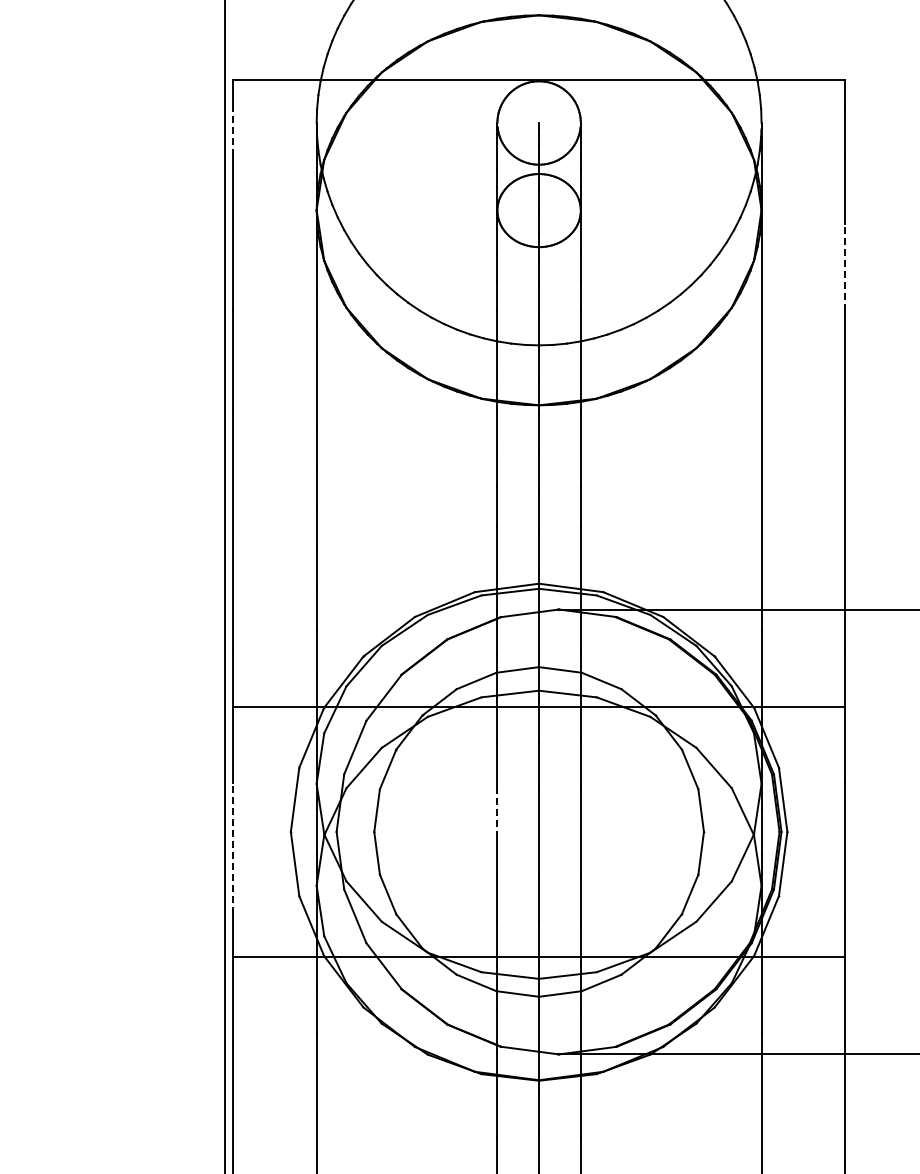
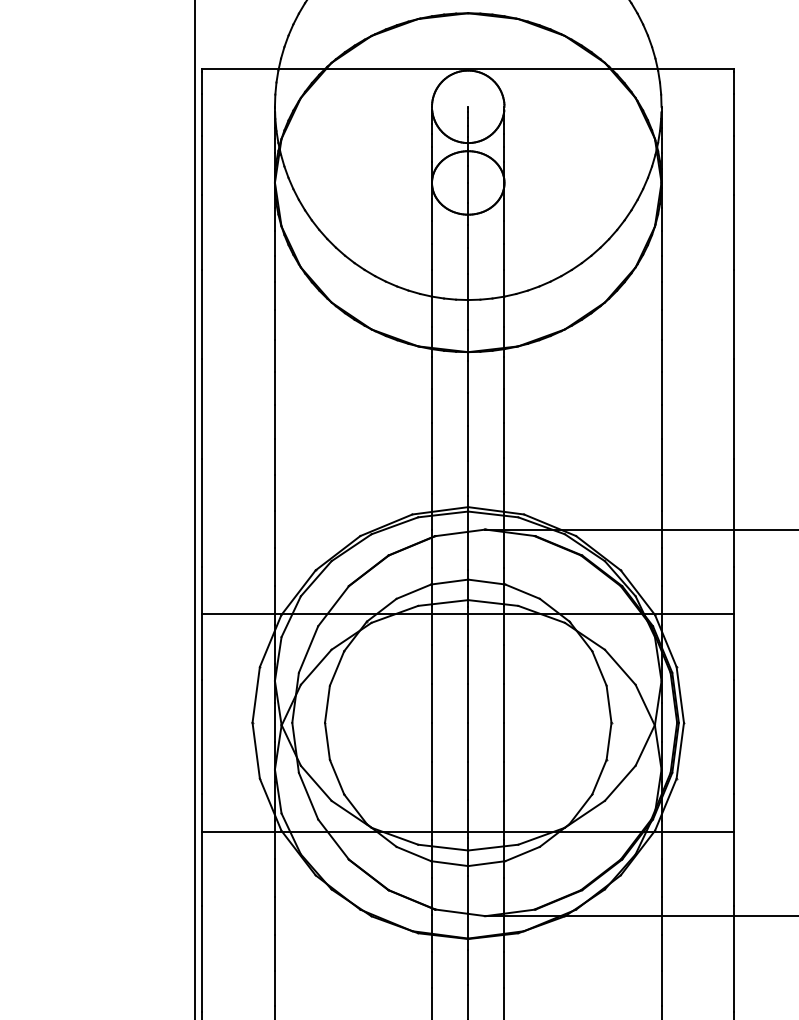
line: (233, 132) -> (202, 115), dashed -> solid
line: (844, 267) -> (733, 232), dashed -> solid
line: (497, 809) -> (432, 703), dashed -> solid
line: (233, 848) -> (202, 737), dashed -> solid

